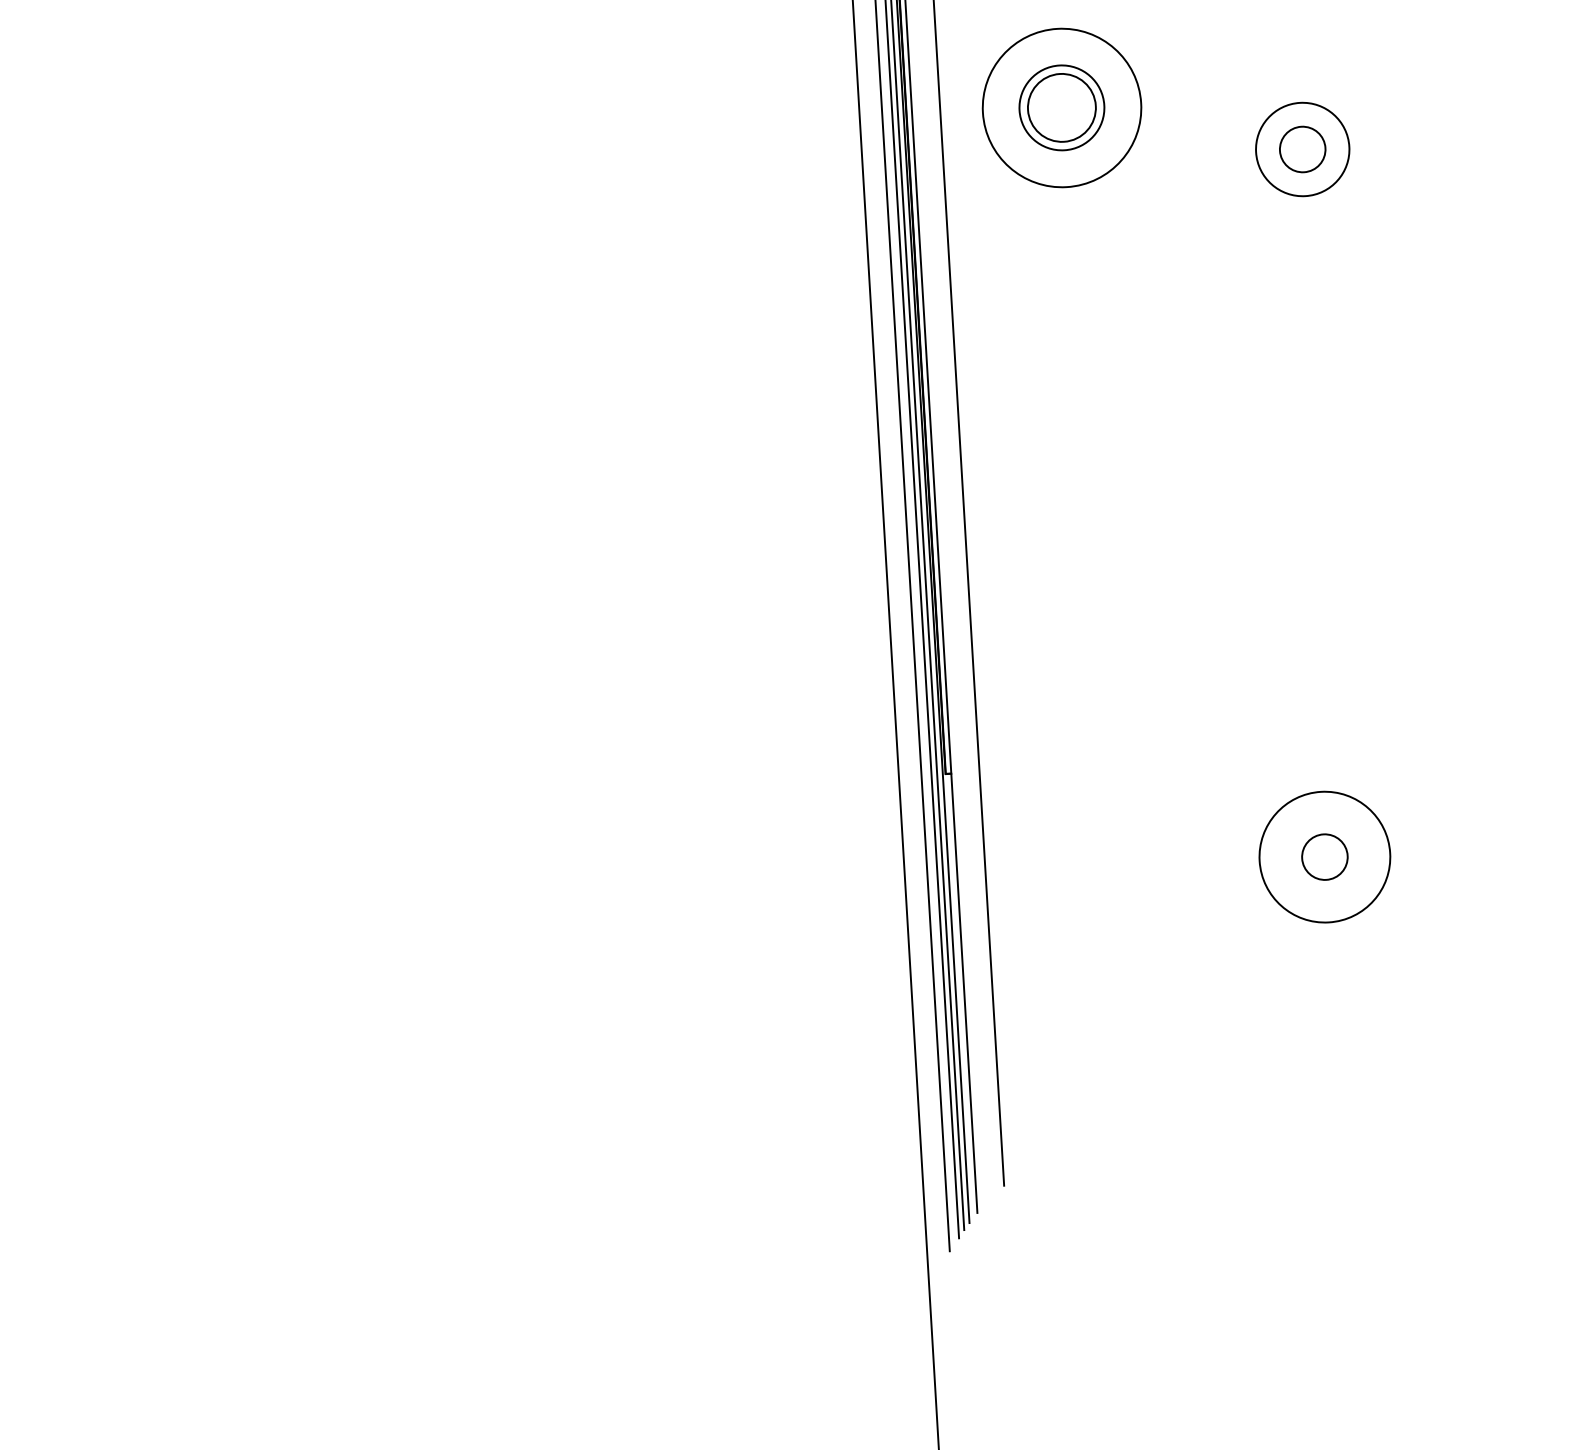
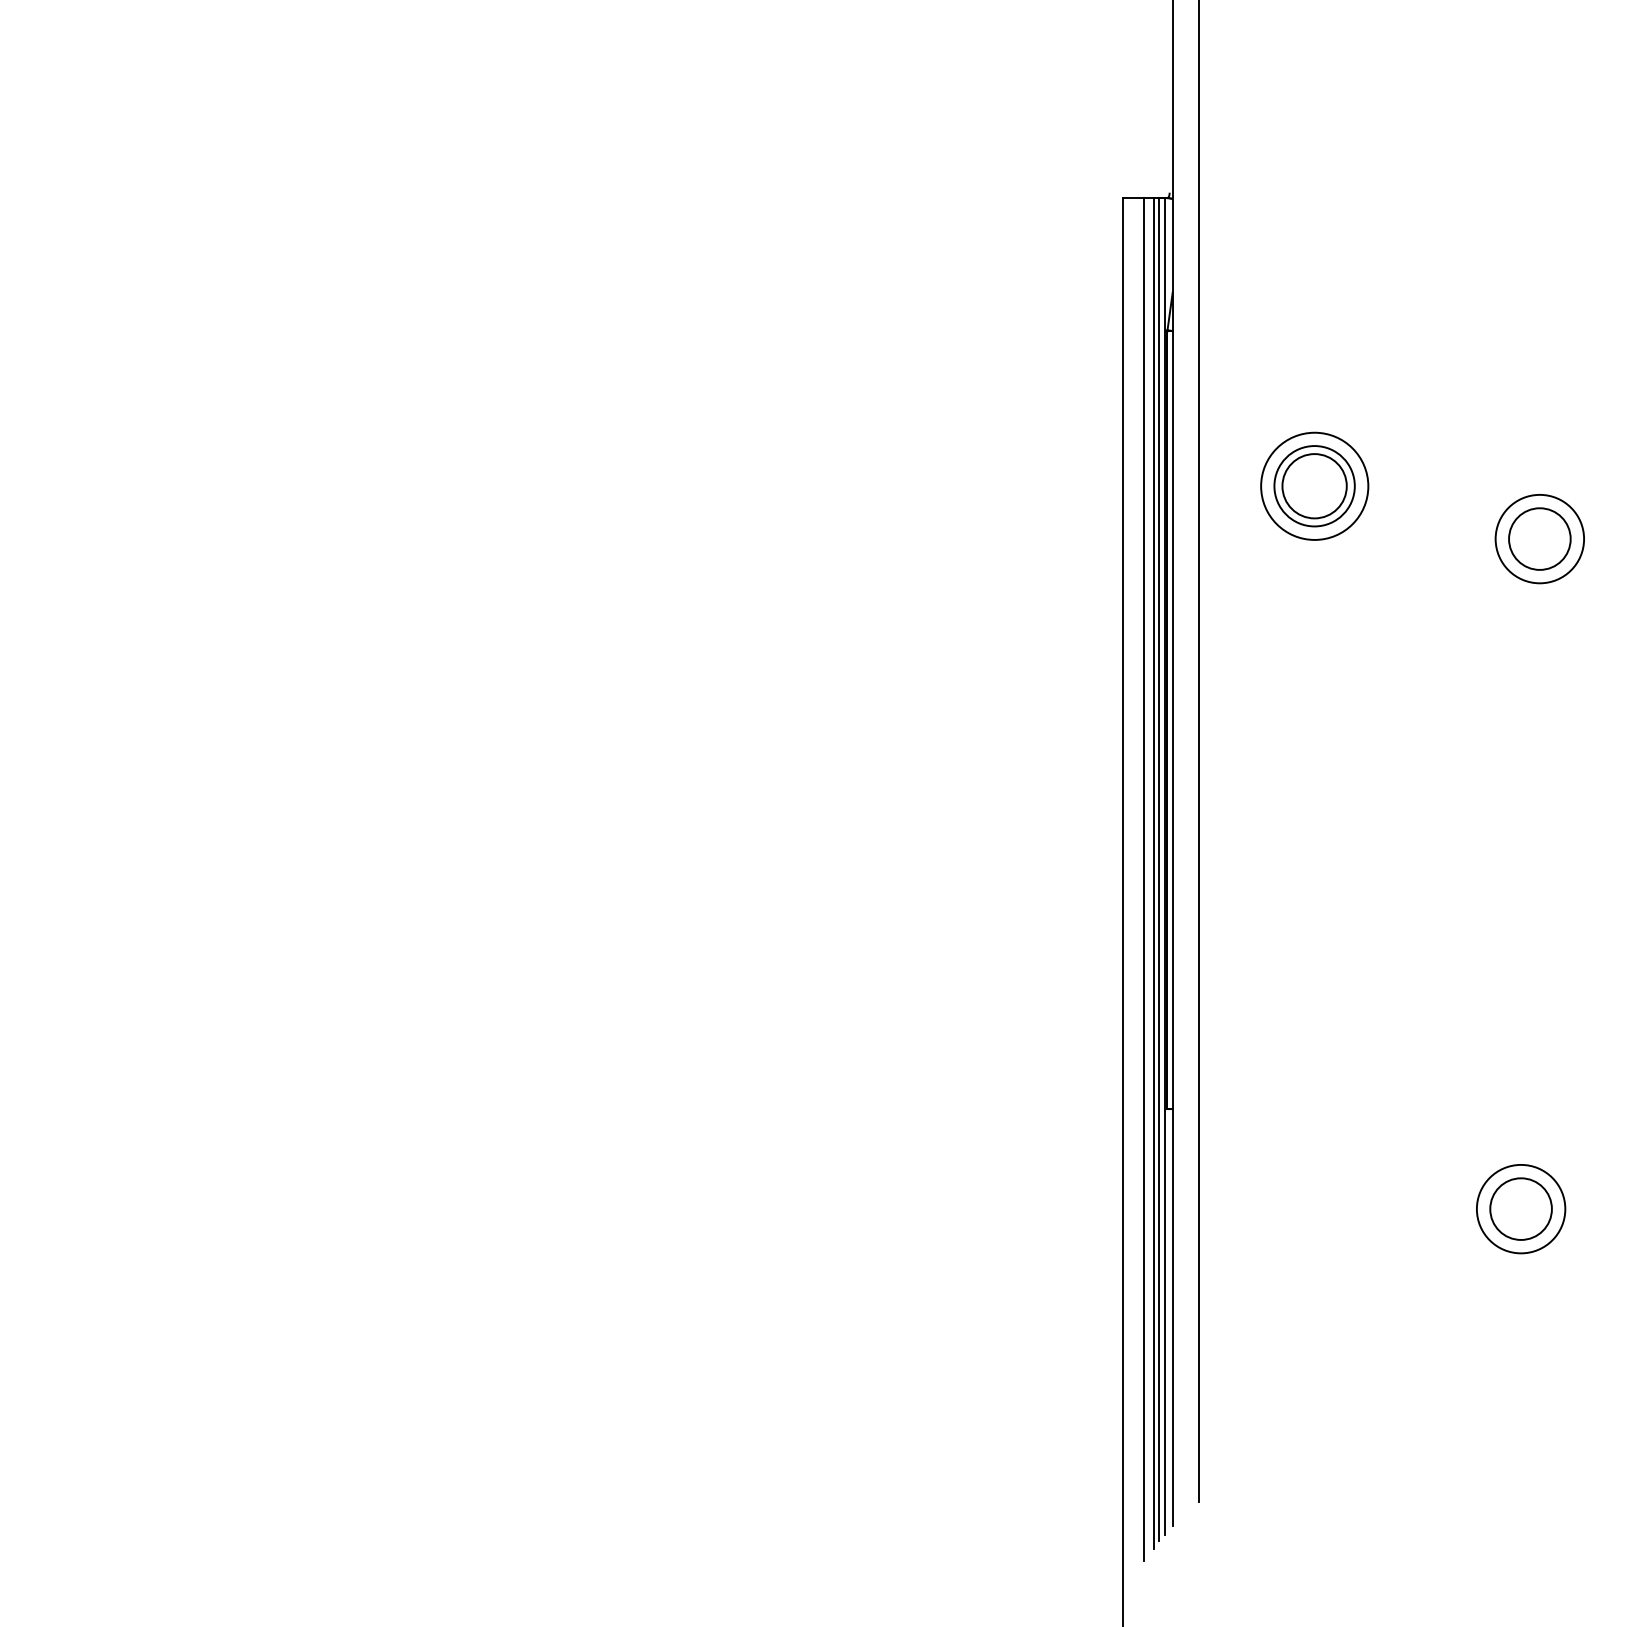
circle: (1061, 107) -> (1314, 485), size x0.71
circle: (1302, 148) -> (1539, 538), size x1.43
circle: (1324, 856) -> (1520, 1208), size x0.71
circle: (1324, 856) -> (1520, 1208), size x1.43

